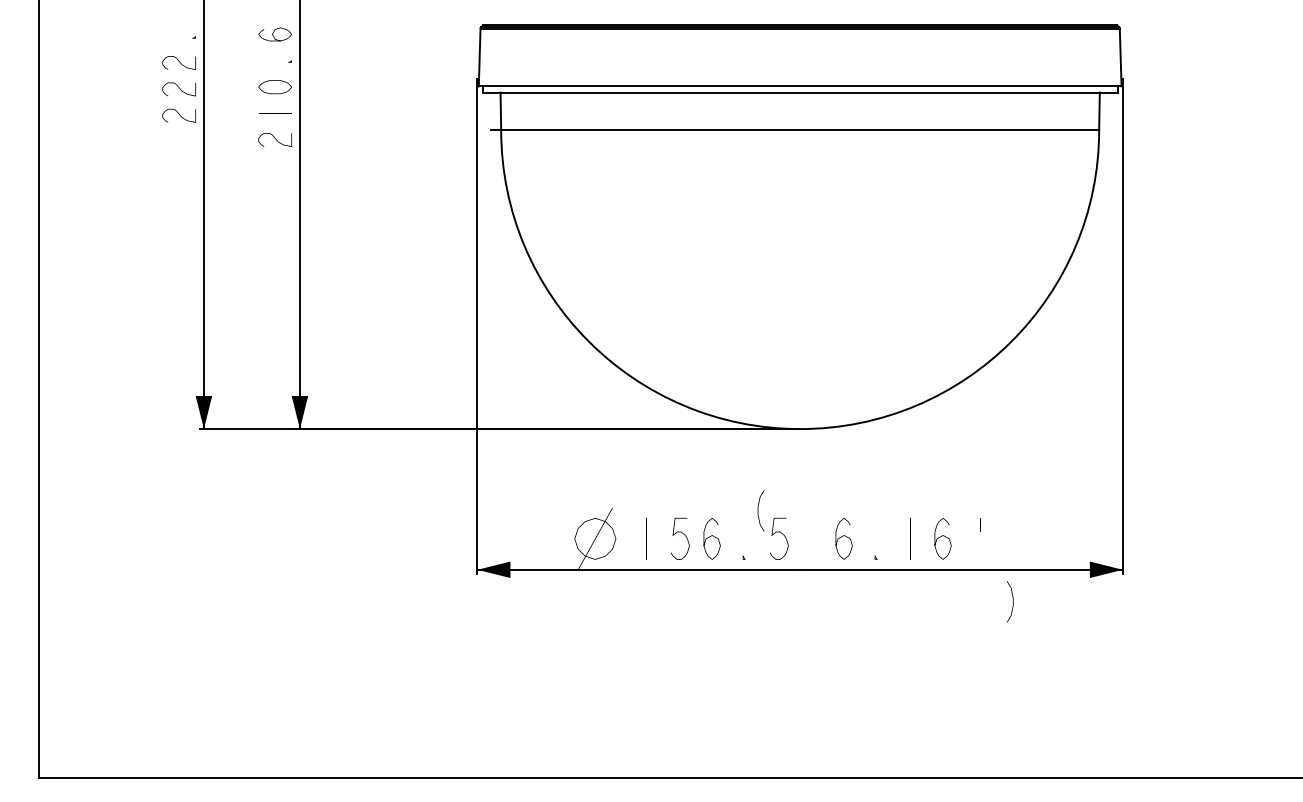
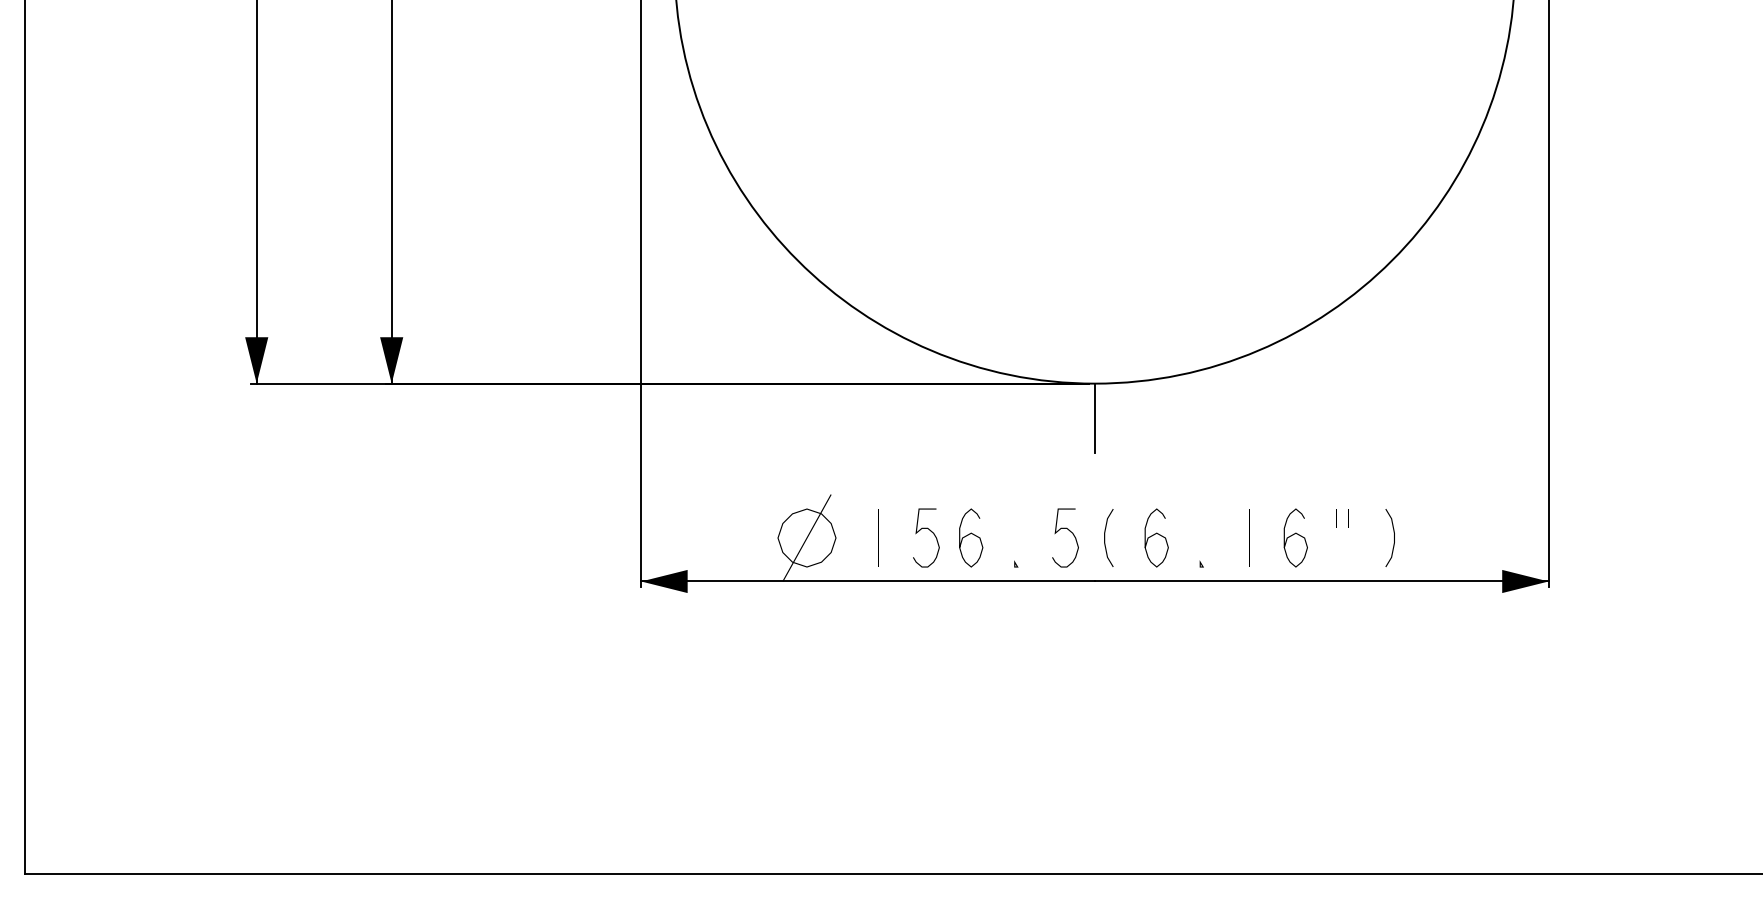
line: (800, 453) -> (1095, 417), added
curve: (758, 510) -> (1105, 537), moved
curve: (1012, 601) -> (1393, 537), moved

